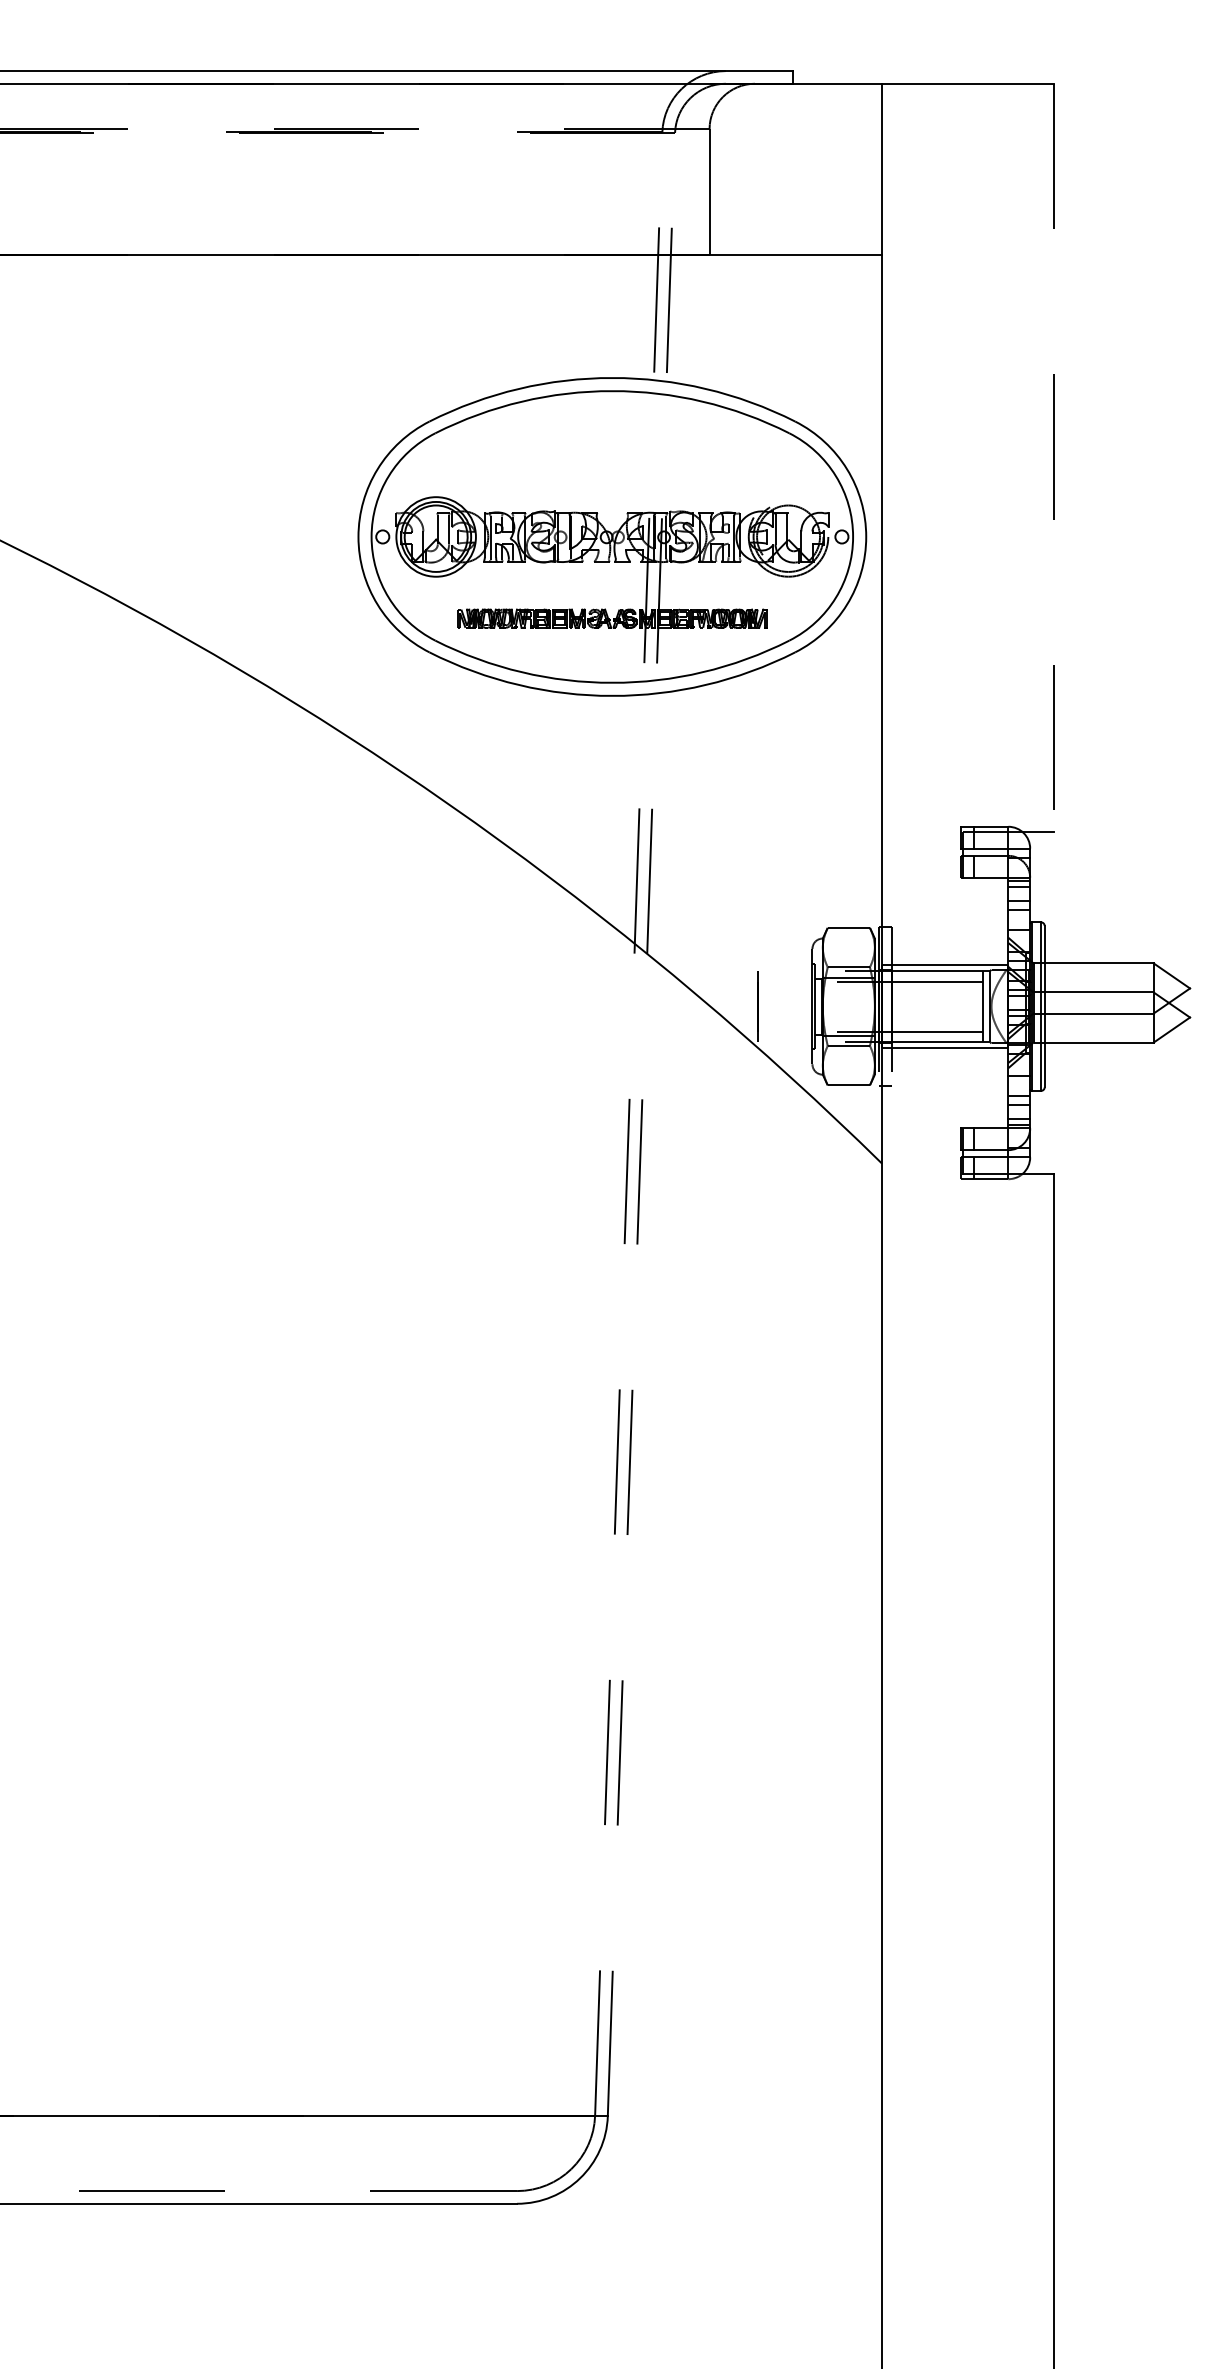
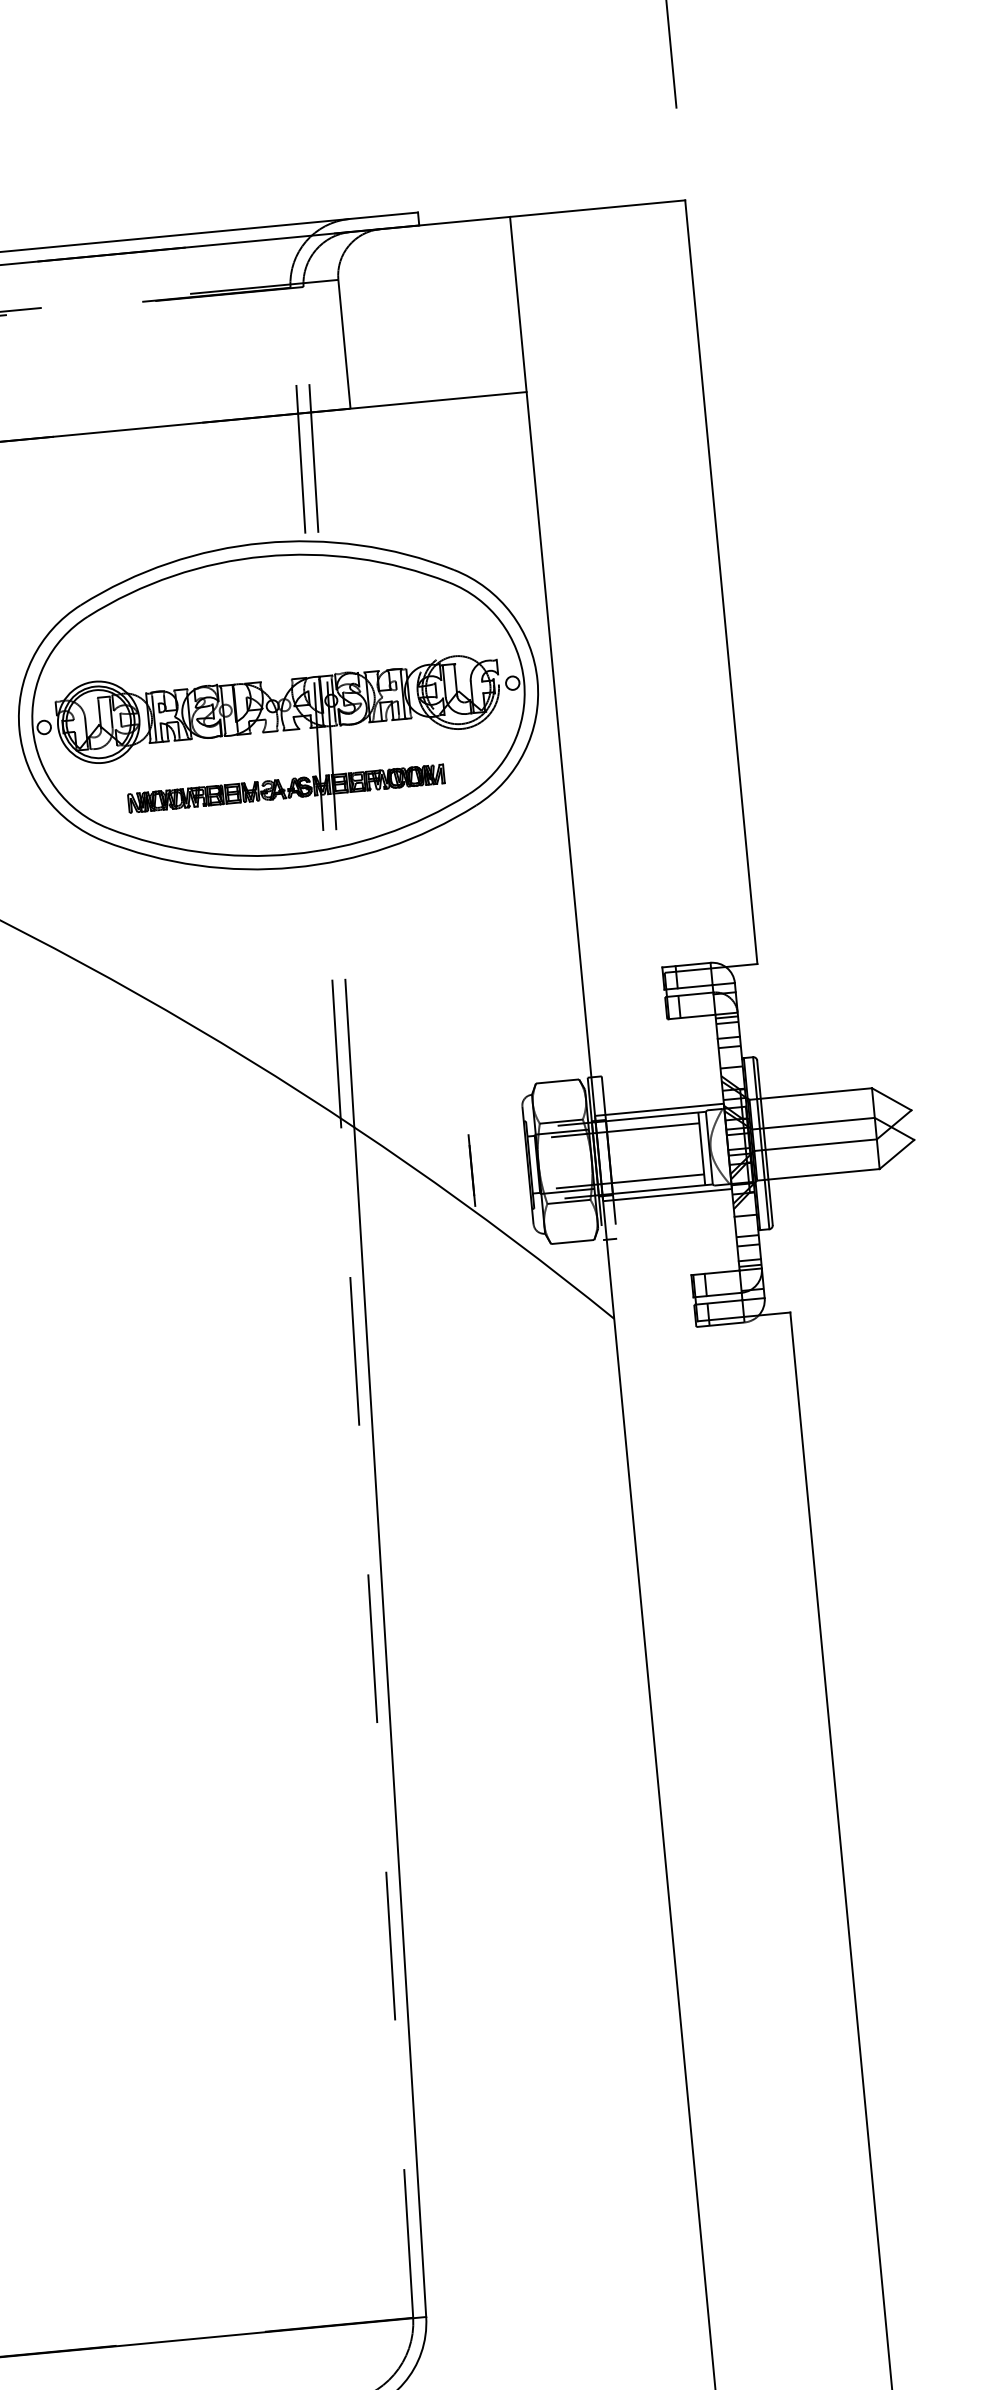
line: (1053, 458) -> (721, 582), dashed -> solid
line: (627, 1534) -> (390, 1721), dashed -> solid

